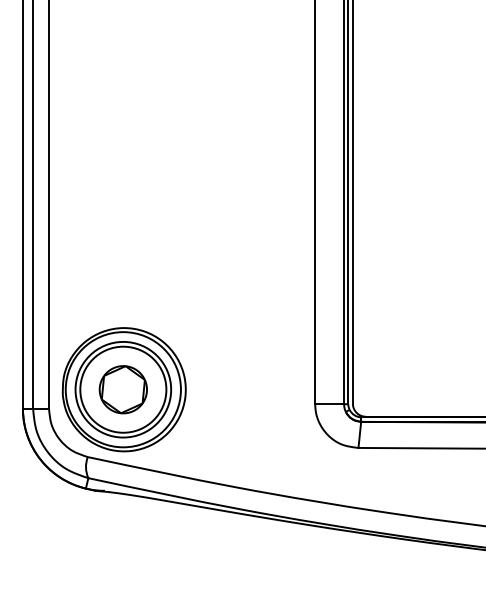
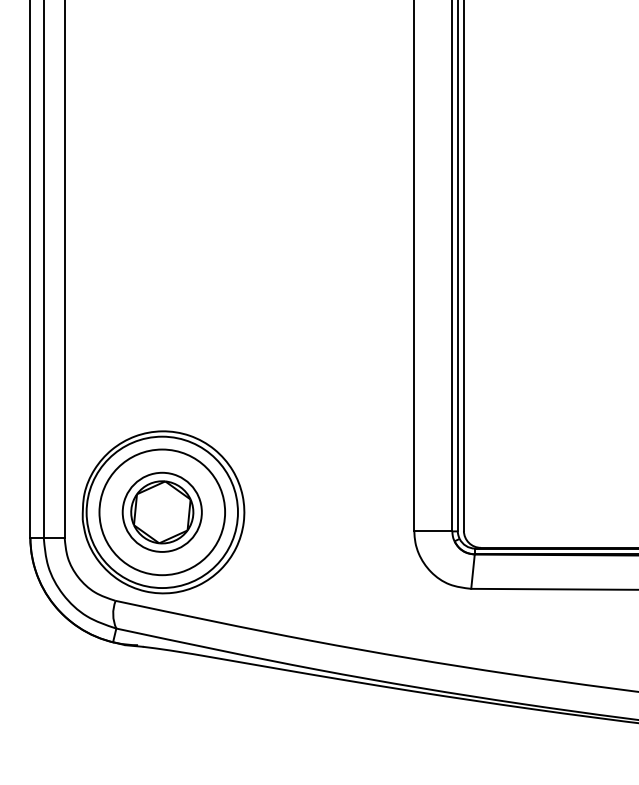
circle: (122, 389) -> (161, 511), size x0.7

